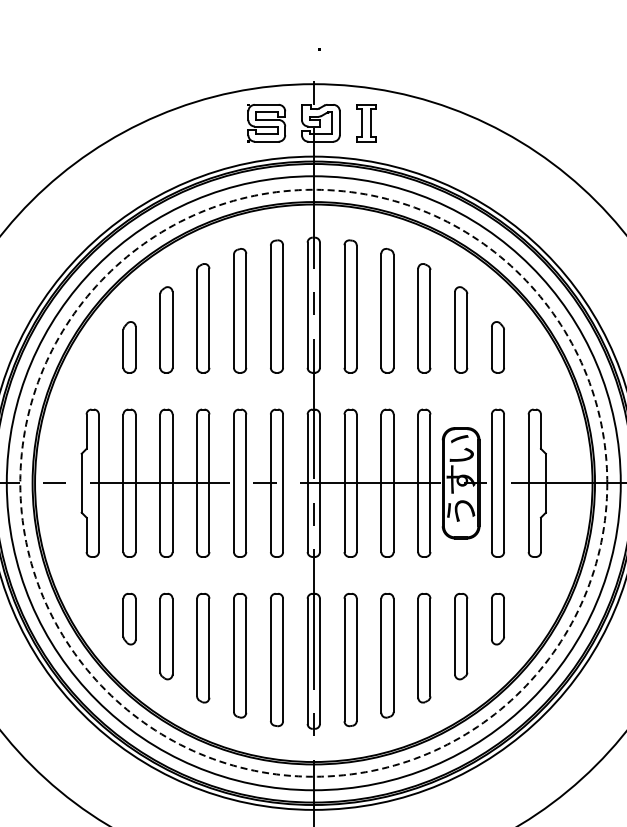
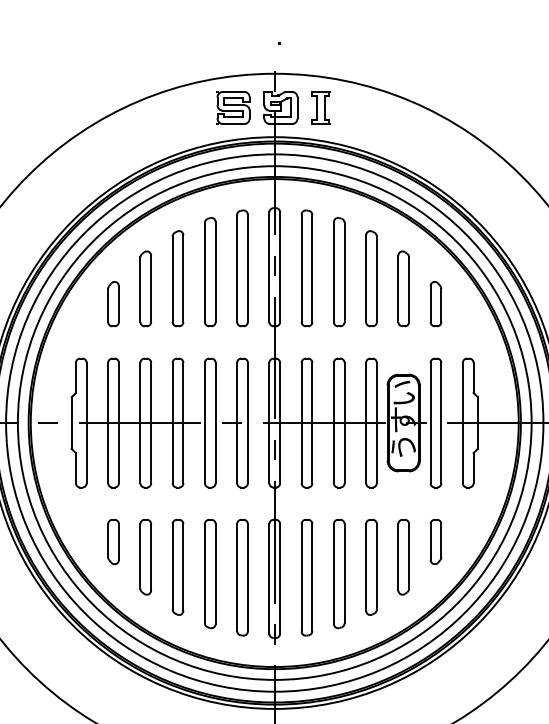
circle: (313, 482) -> (274, 422), dashed -> solid

